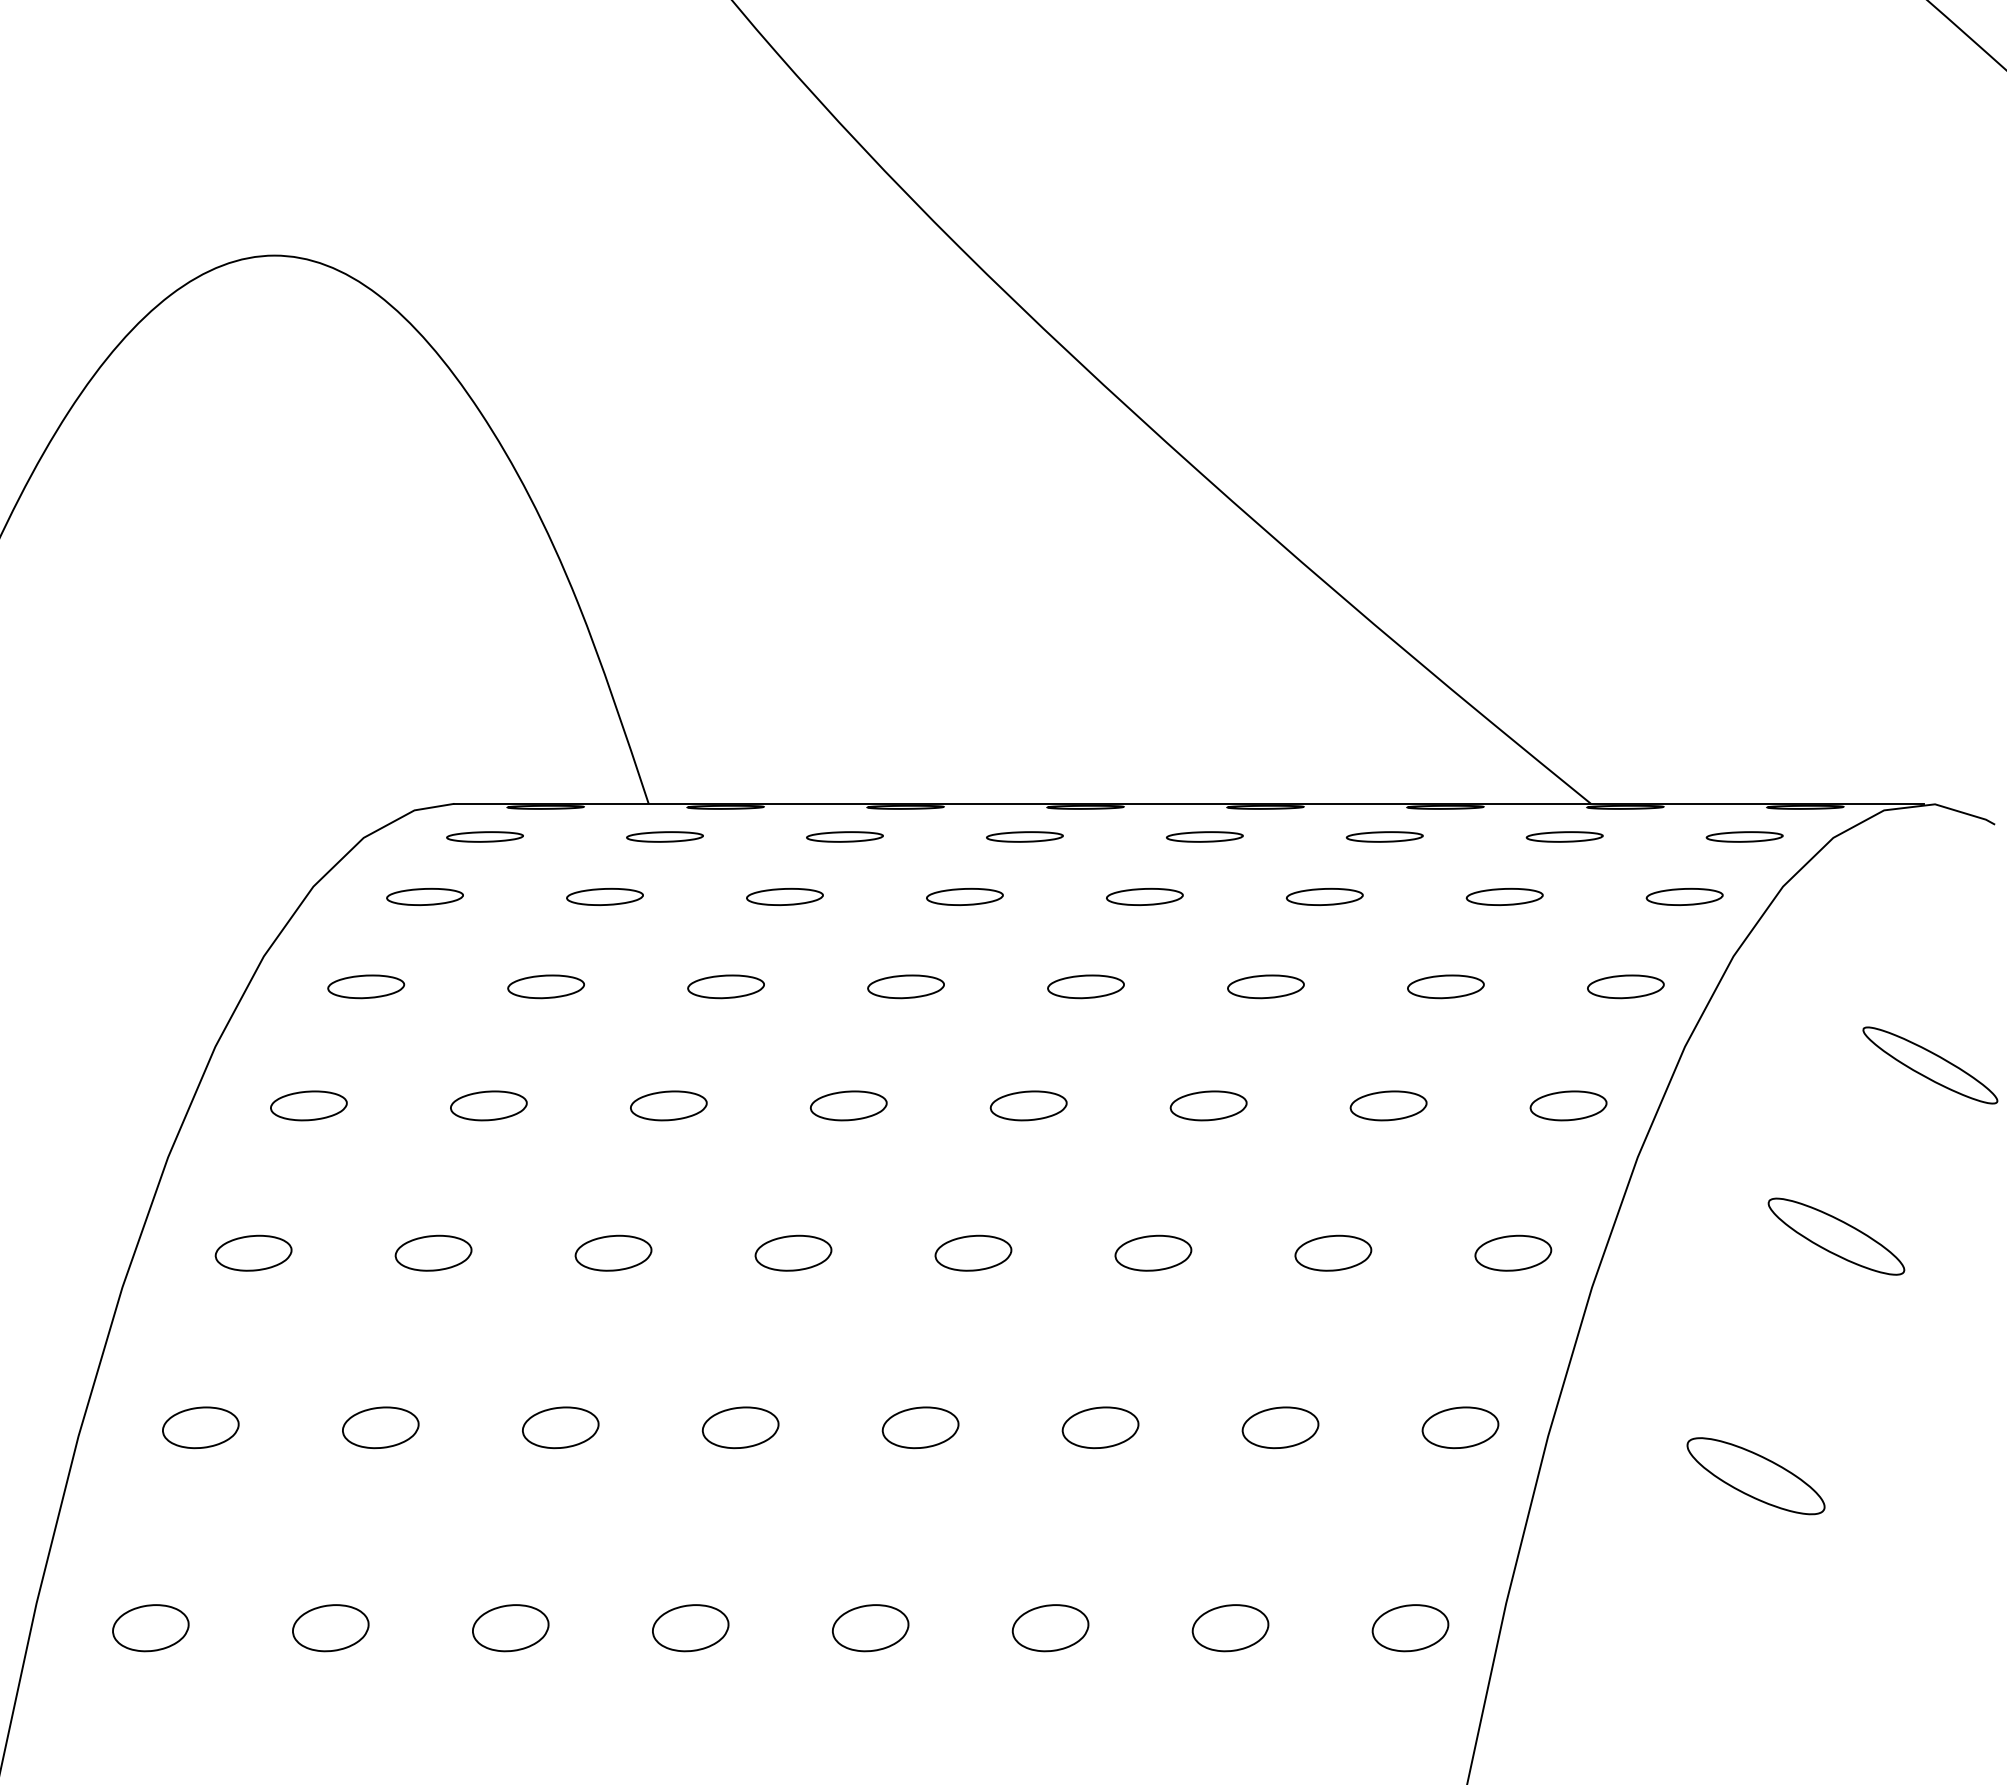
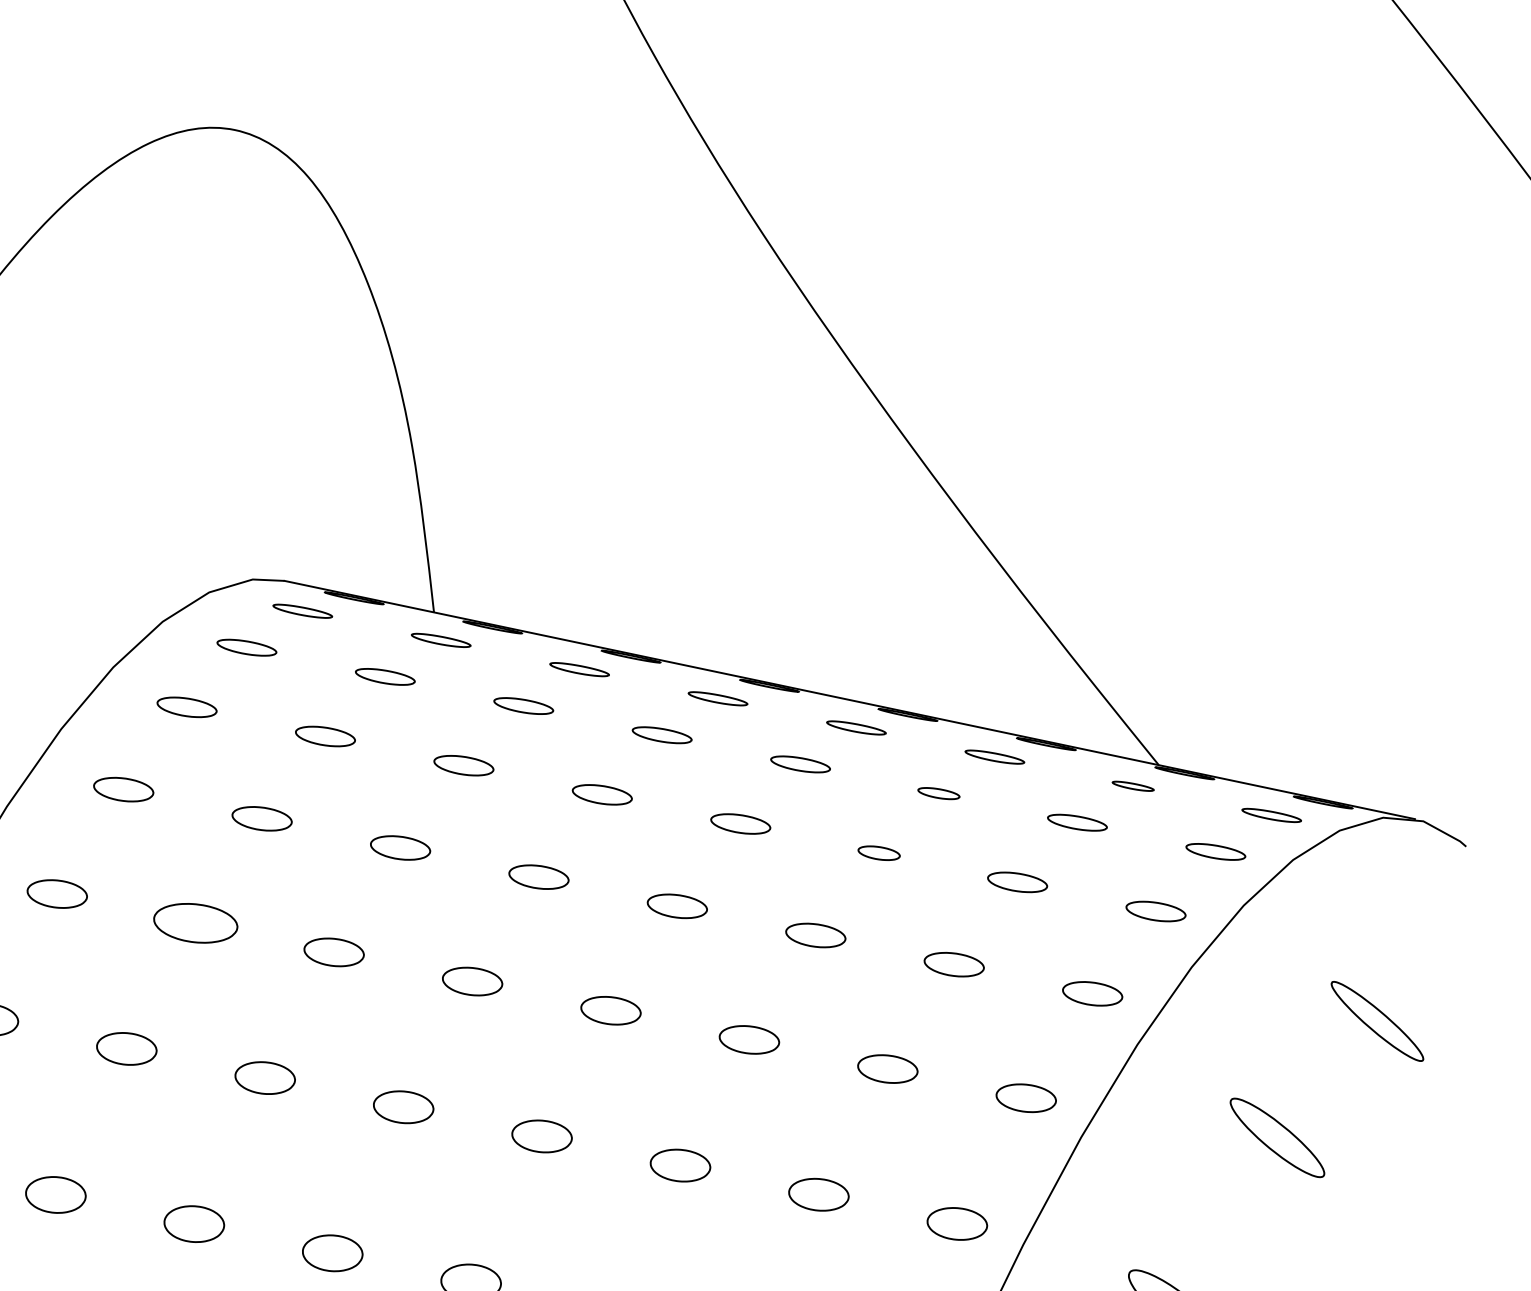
part: (1564, 836) -> (1133, 785), size x0.7
part: (1324, 896) -> (938, 793), size x0.7
part: (1265, 986) -> (878, 852), size x0.7
part: (433, 1252) -> (195, 922), size x1.4

